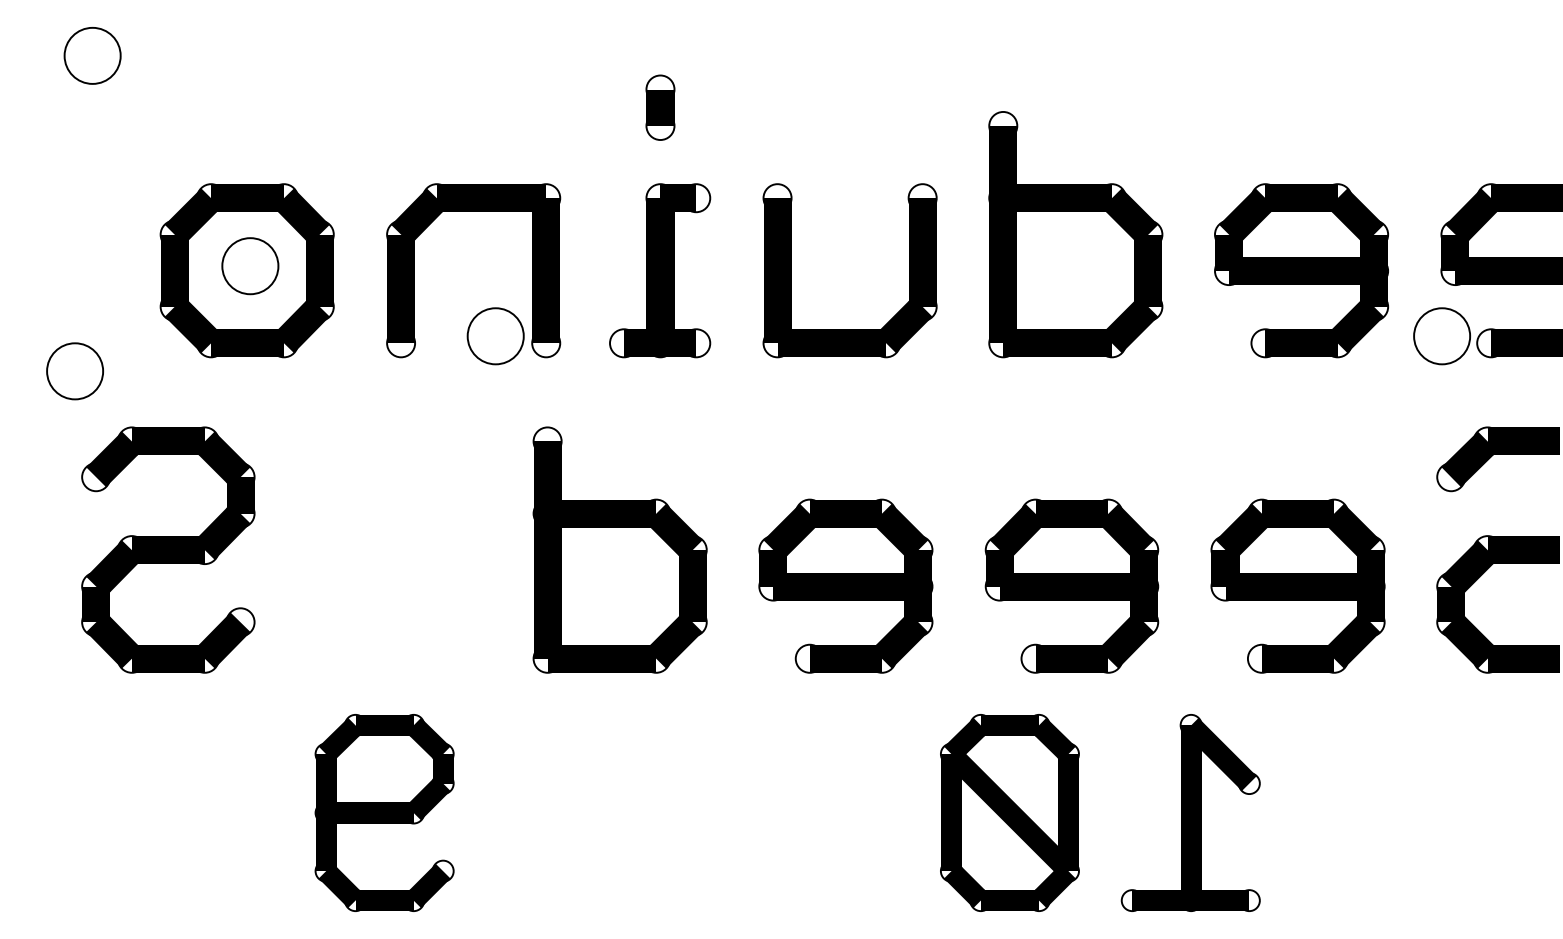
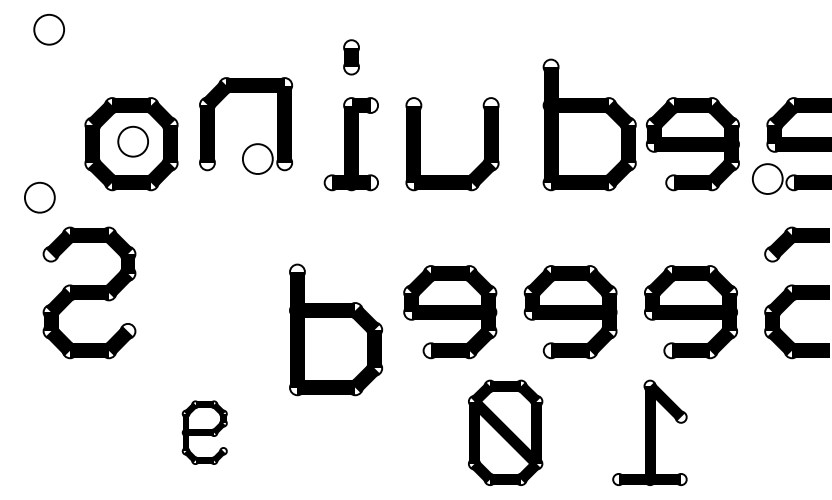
part: (1075, 233) -> (589, 124), moved
part: (487, 307) -> (253, 143), moved
part: (620, 549) -> (336, 329), moved
part: (384, 812) -> (204, 432), size x0.6
part: (1009, 812) -> (505, 432), moved
part: (1189, 812) -> (649, 432), moved

